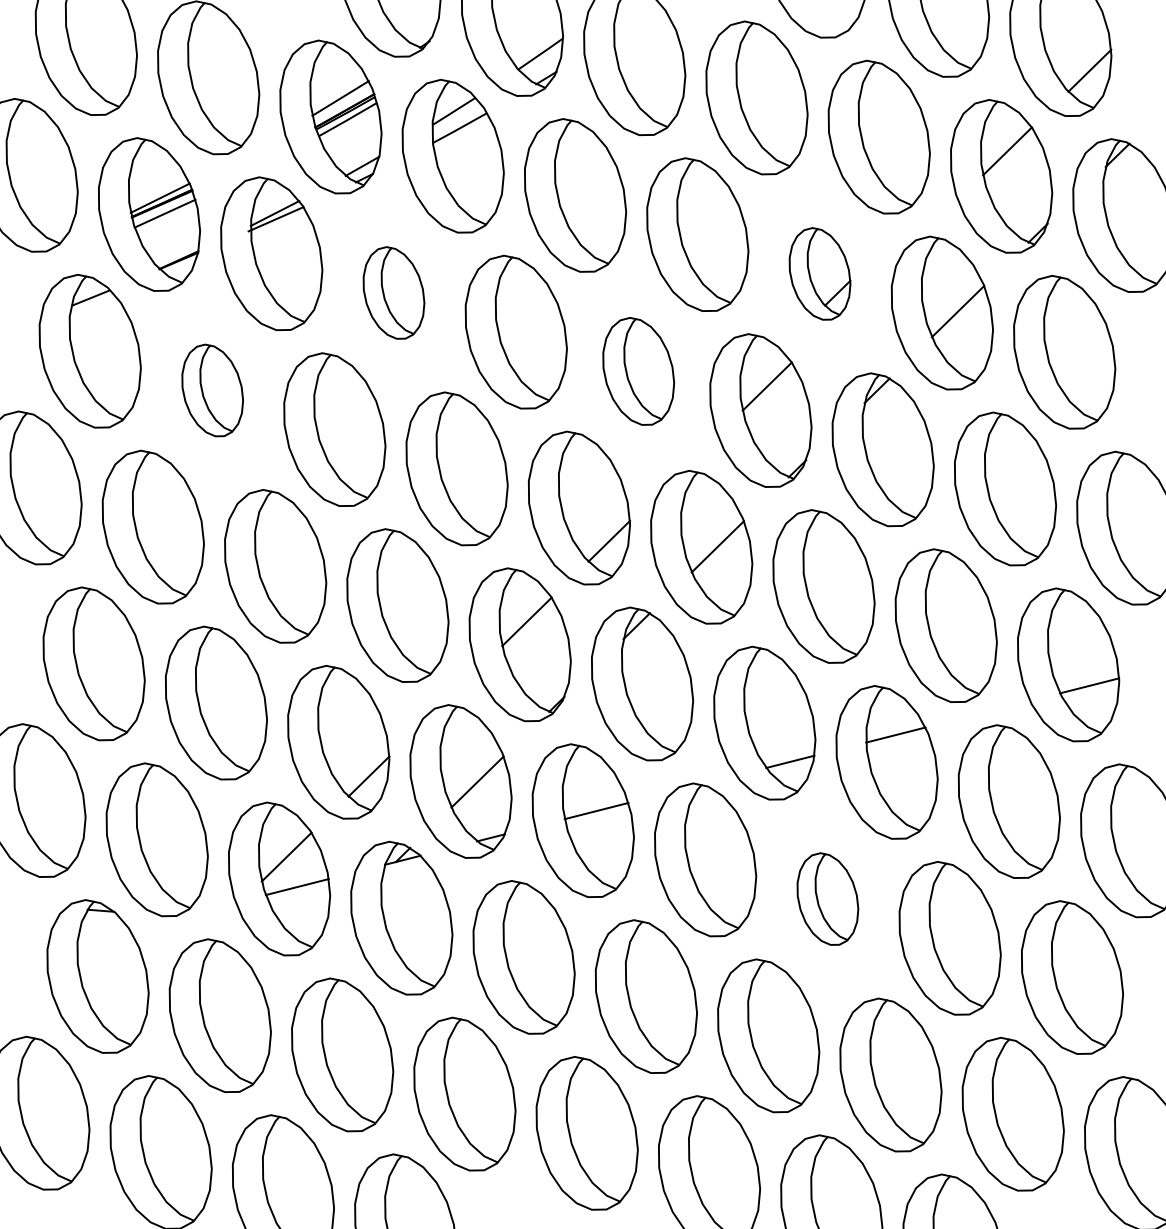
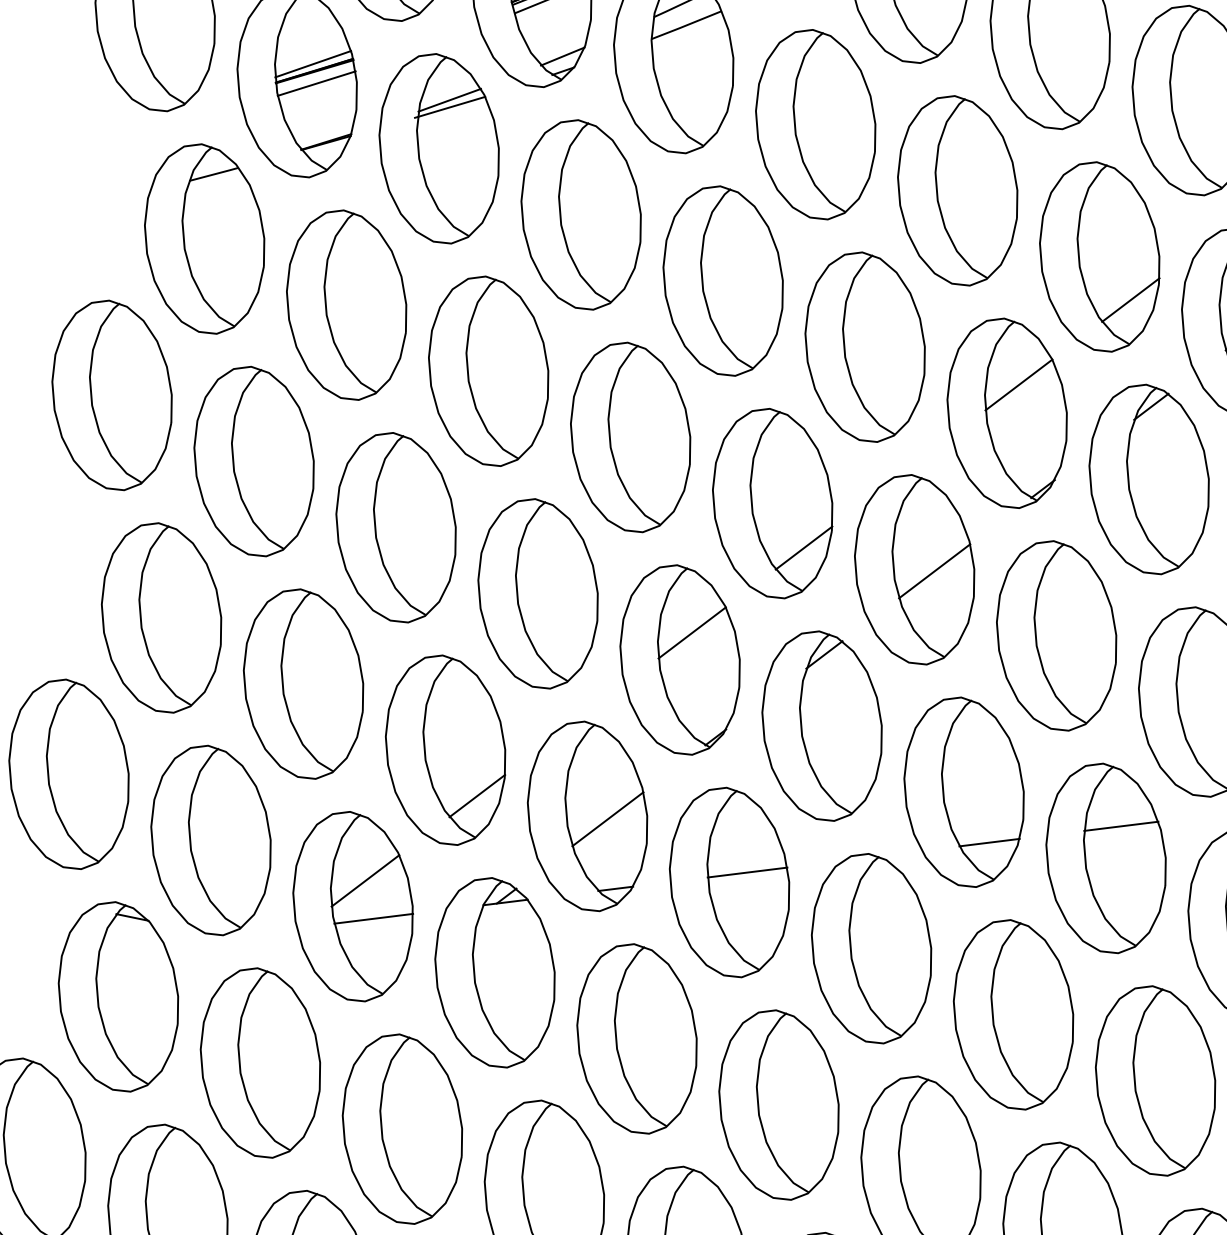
part: (819, 273) -> (1099, 256), size x1.67
part: (393, 292) -> (581, 213), size x1.67
part: (638, 371) -> (865, 347), size x1.43
part: (212, 390) -> (347, 304), size x1.67
part: (827, 898) -> (1013, 1013), size x1.67

